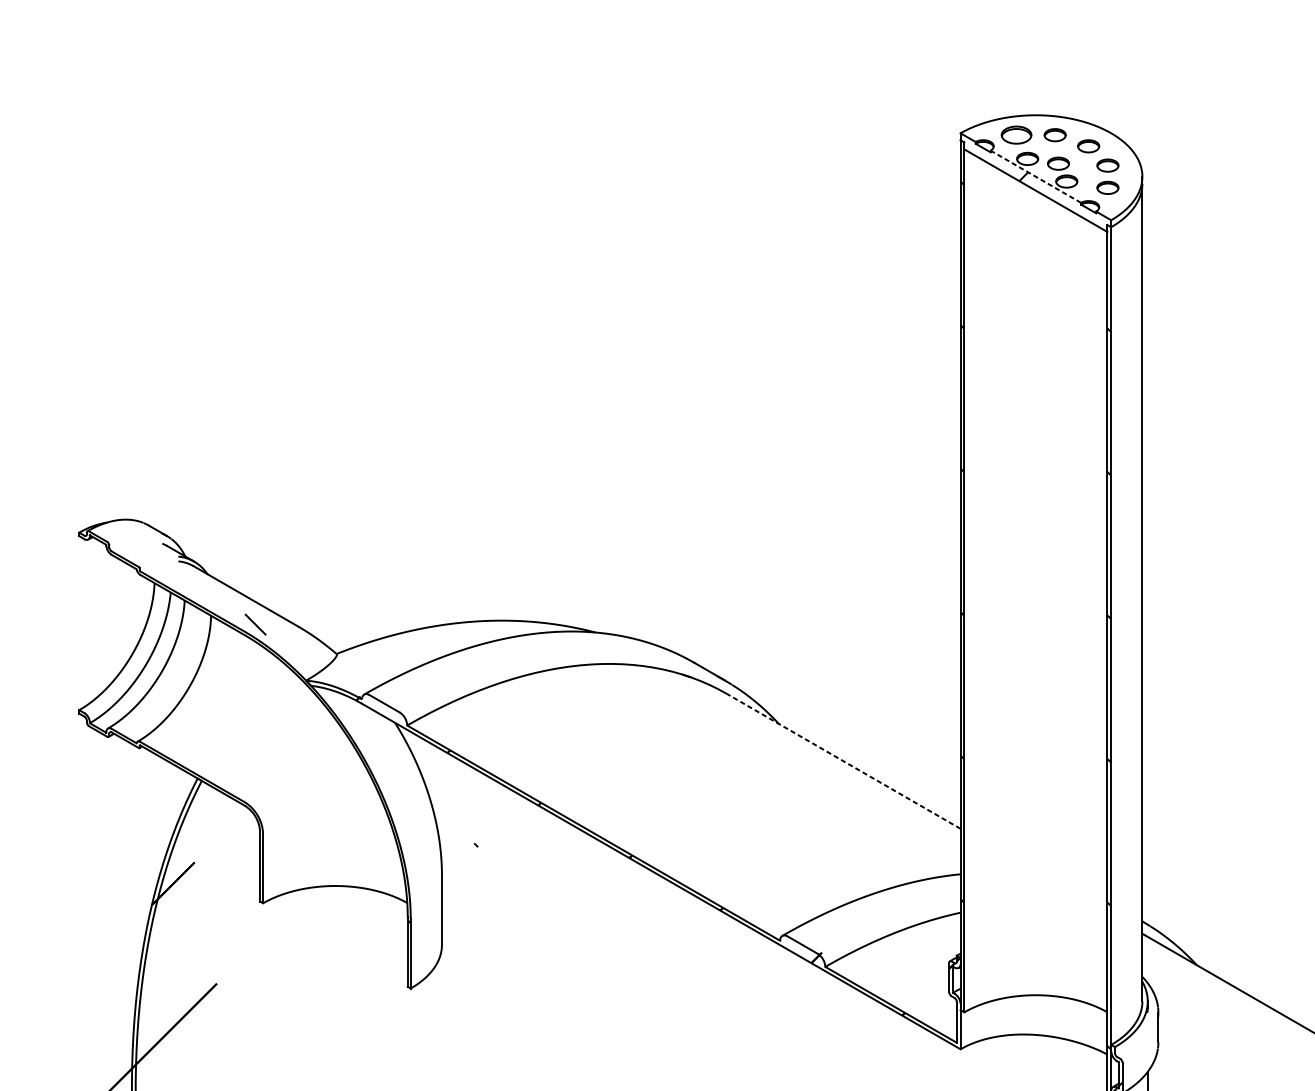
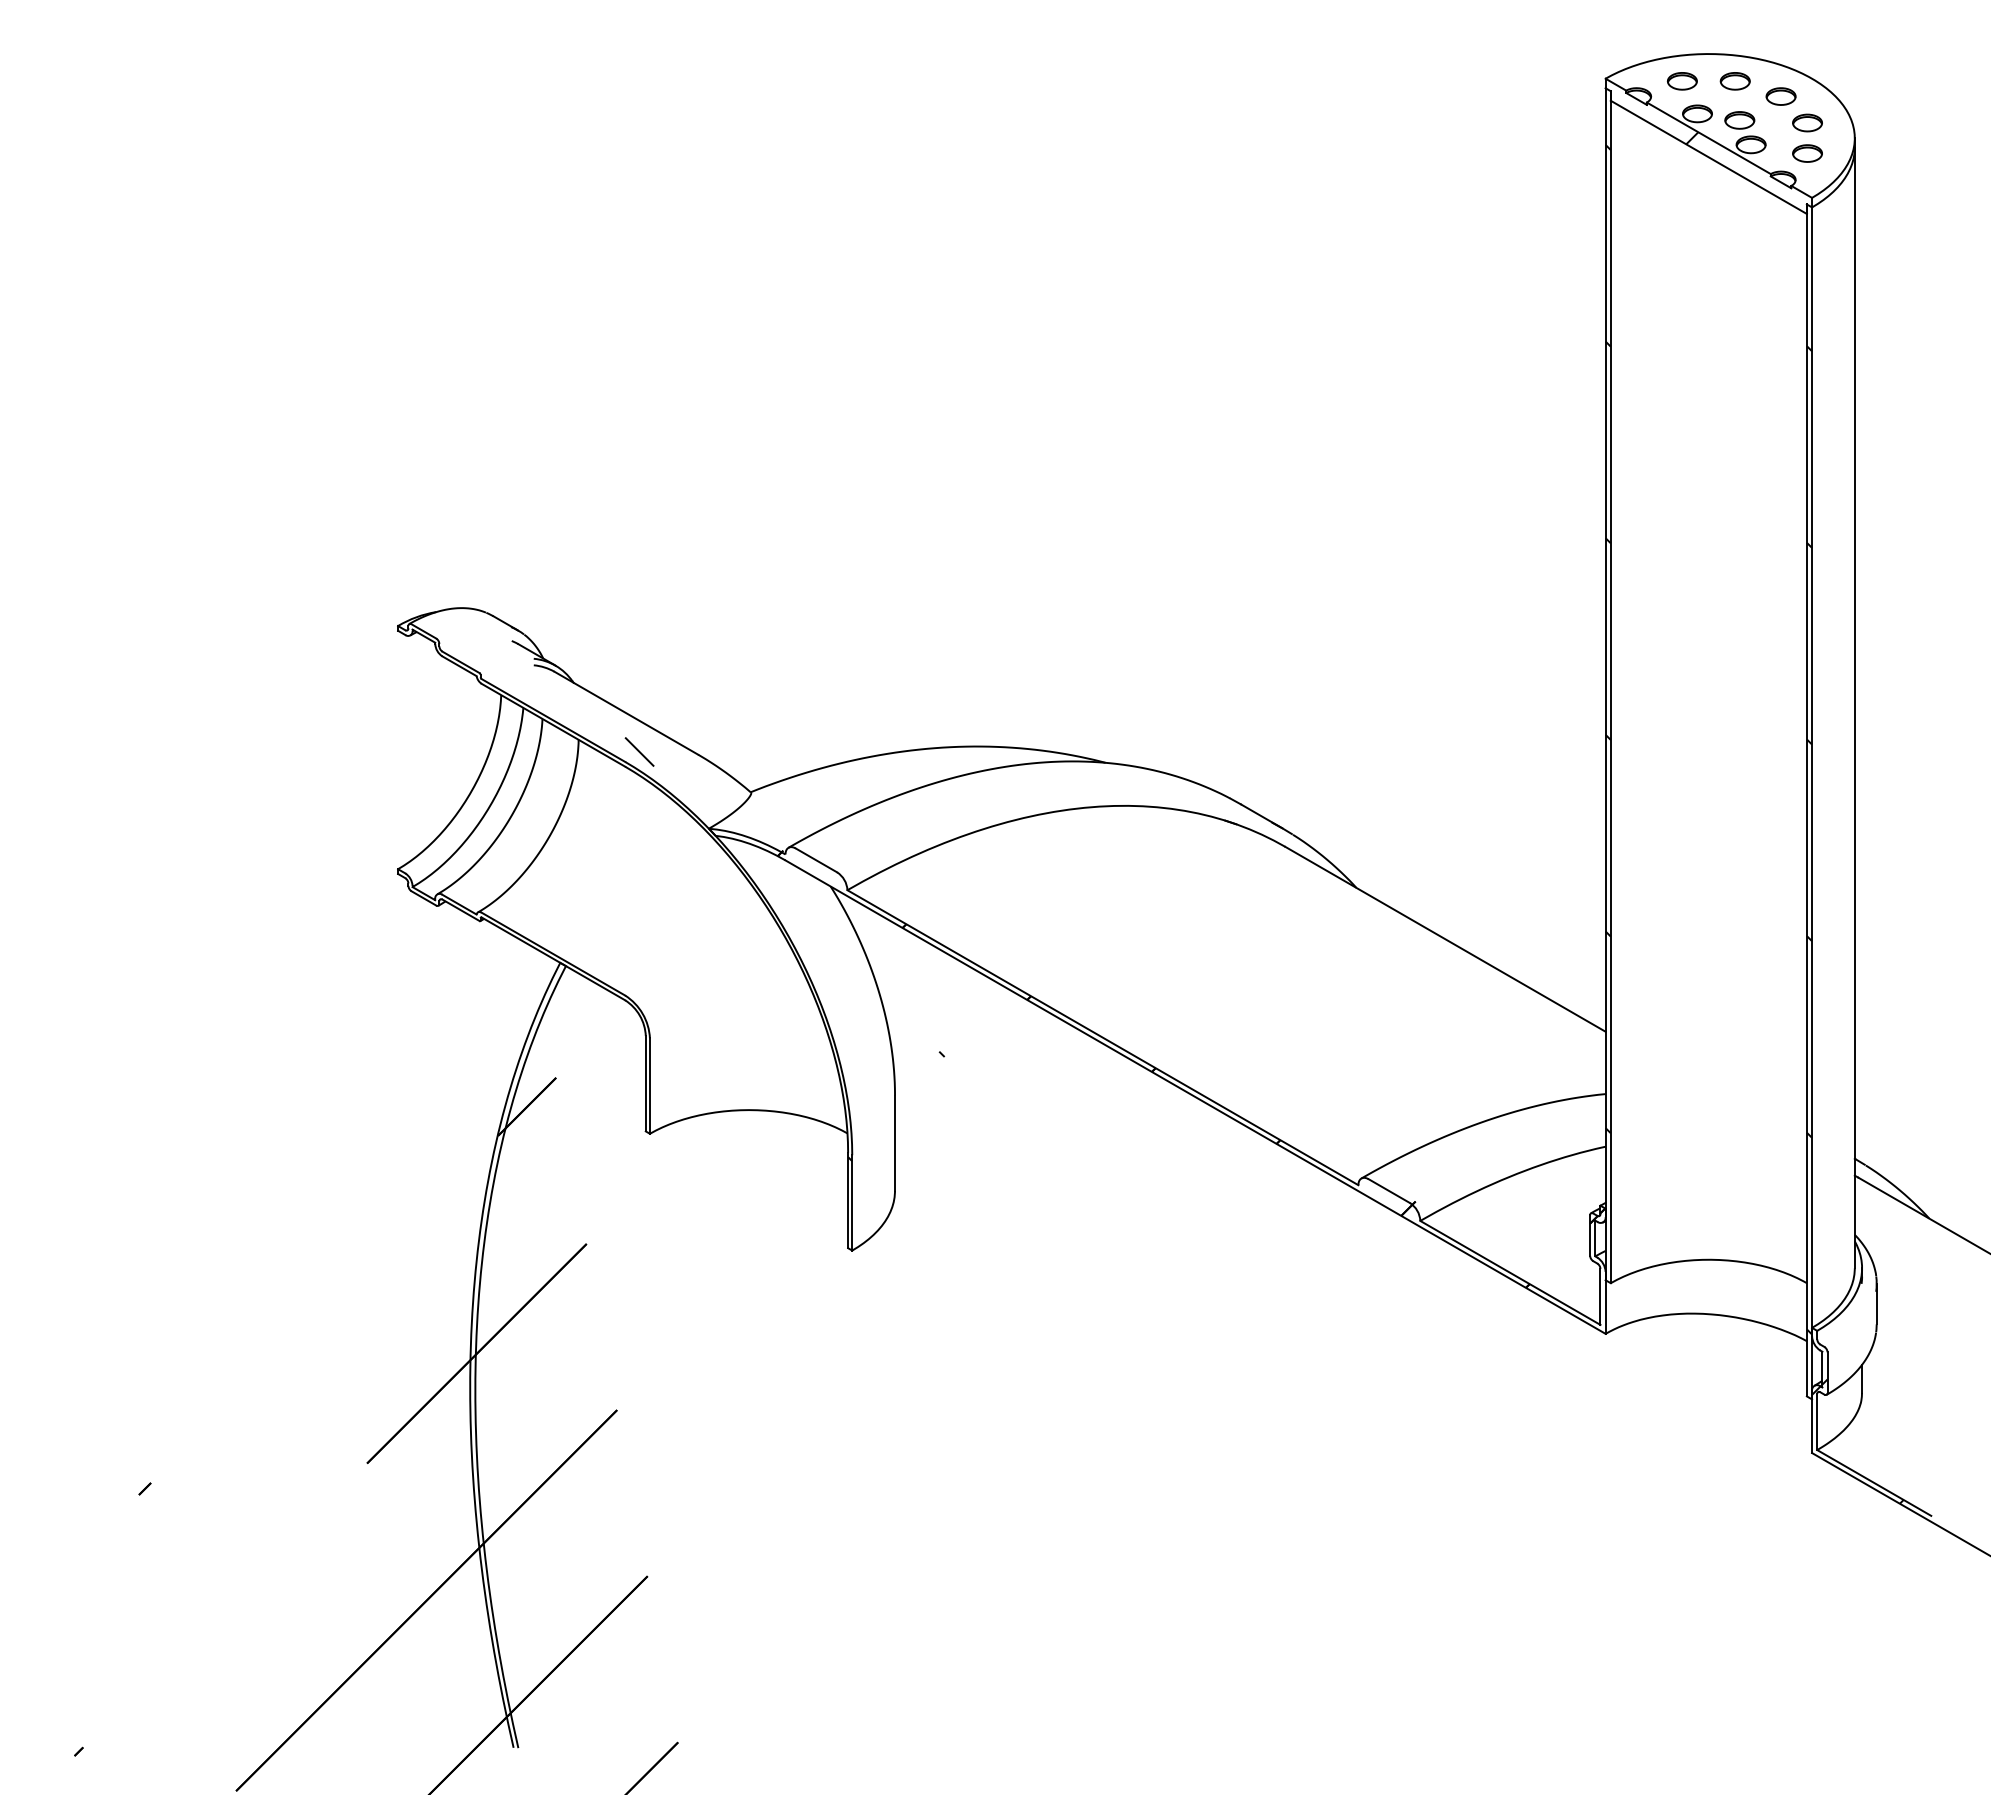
part: (1016, 135) -> (1682, 81), size x0.71
line: (1035, 176) -> (1708, 138), dashed -> solid
line: (843, 761) -> (1445, 939), dashed -> solid

